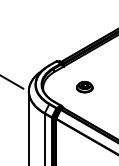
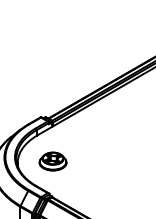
part: (84, 87) -> (52, 162), moved

